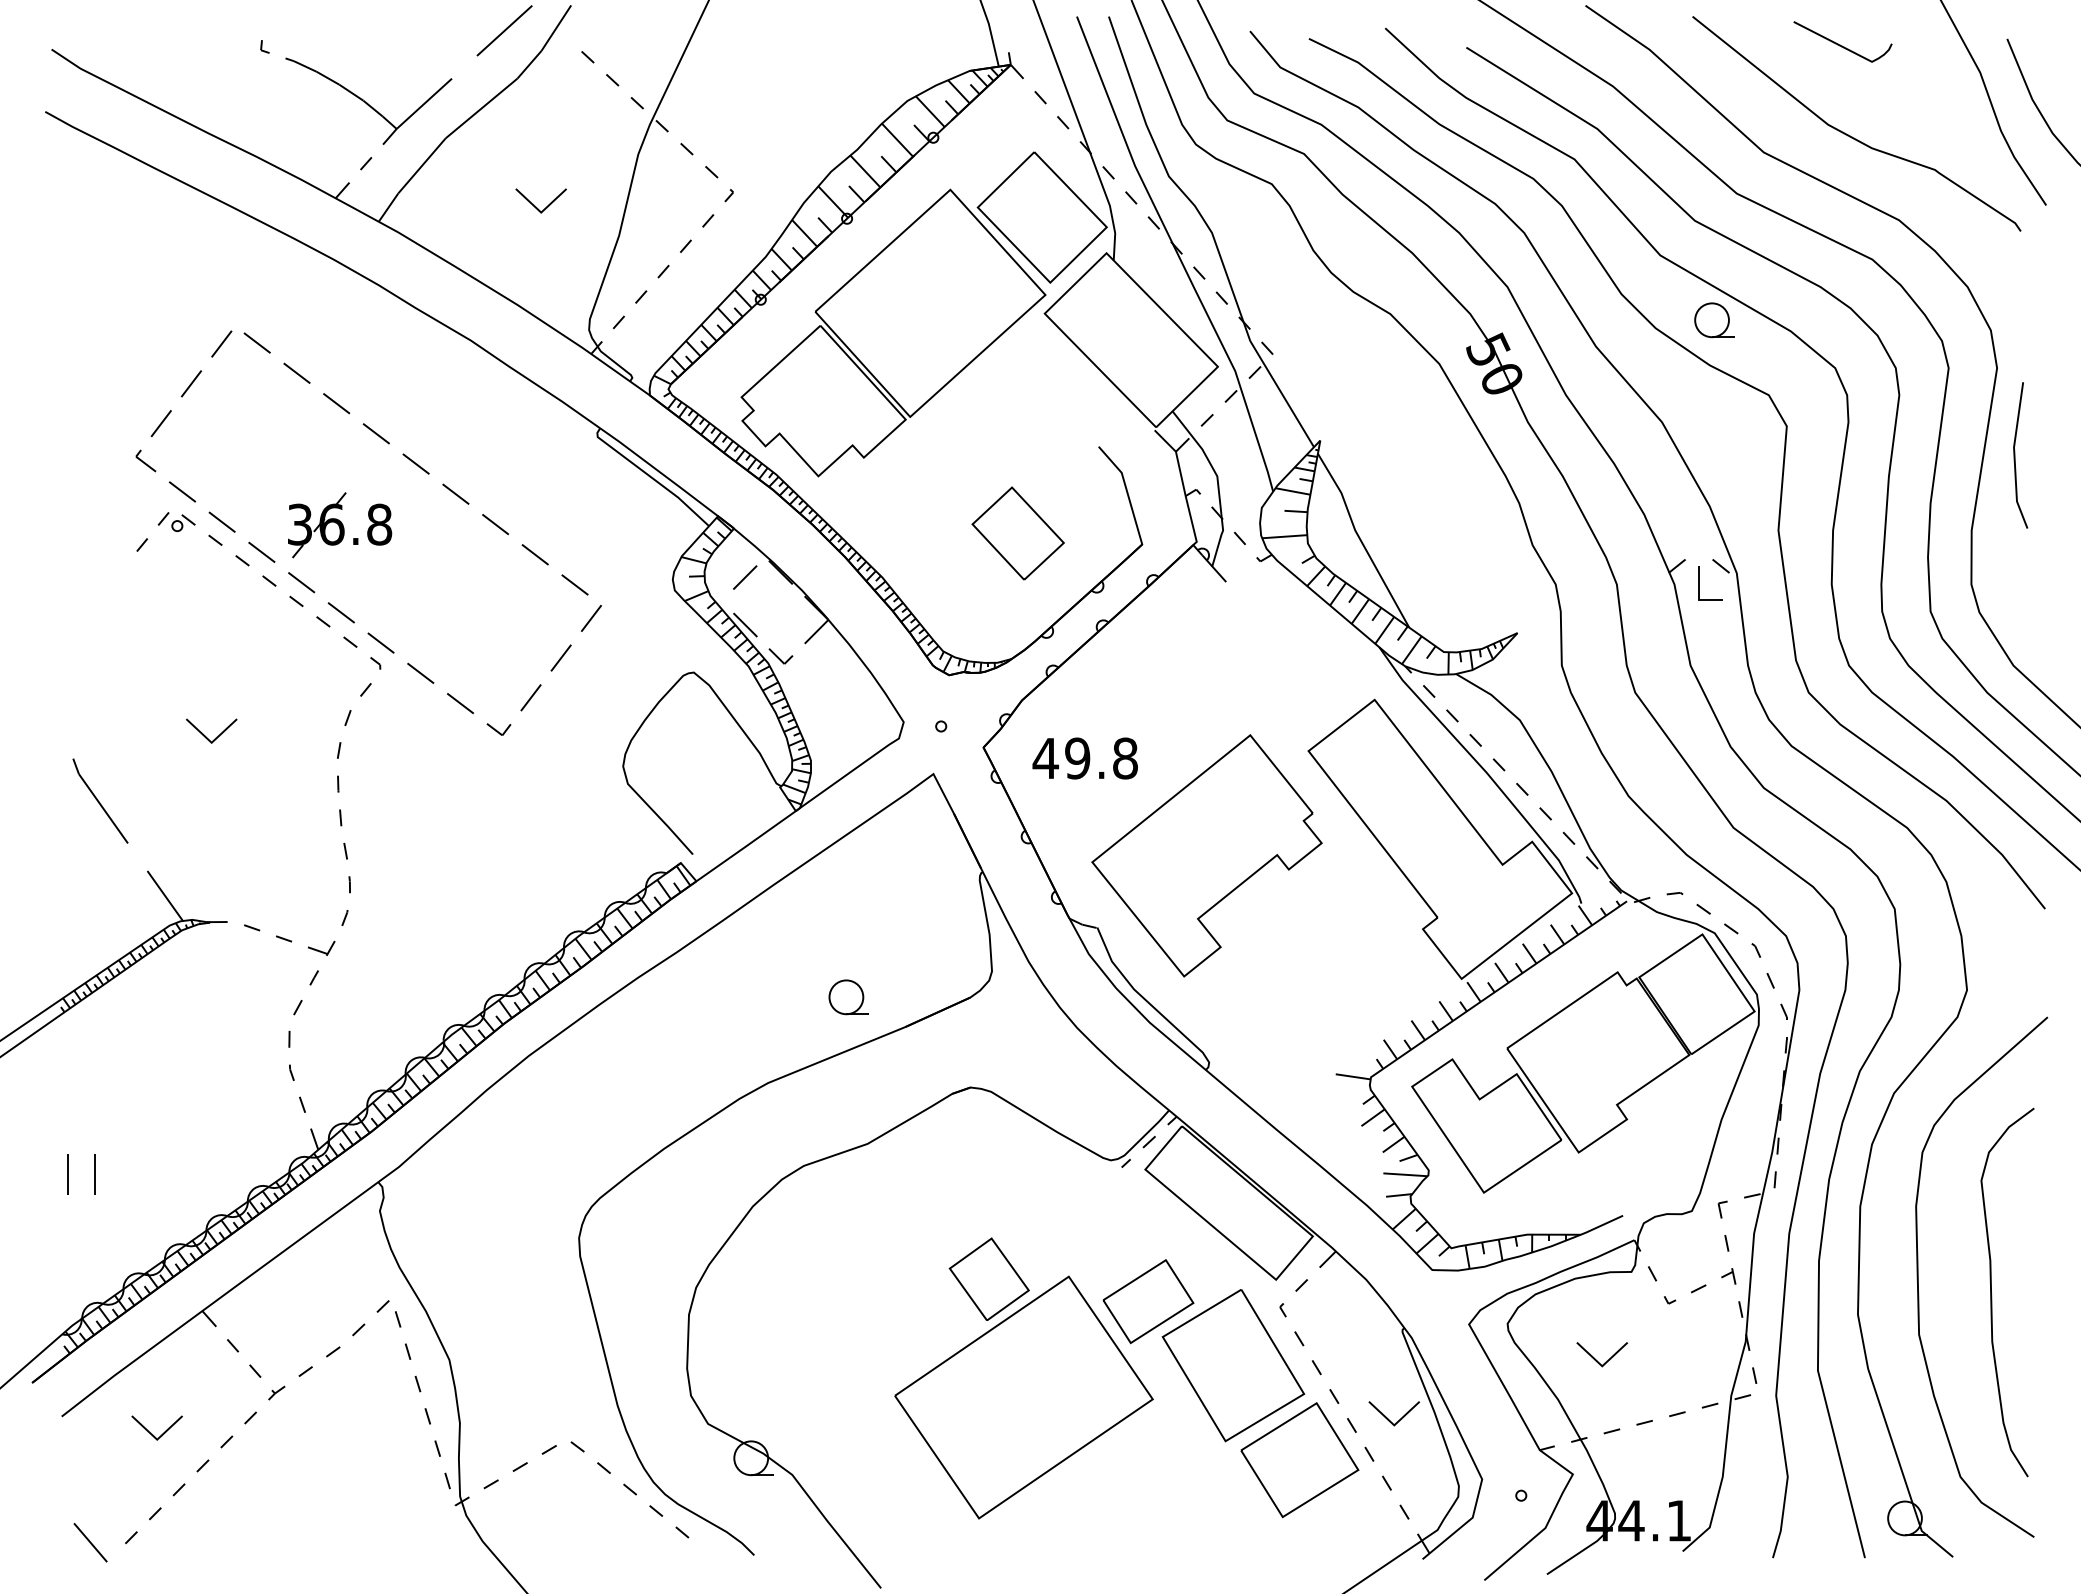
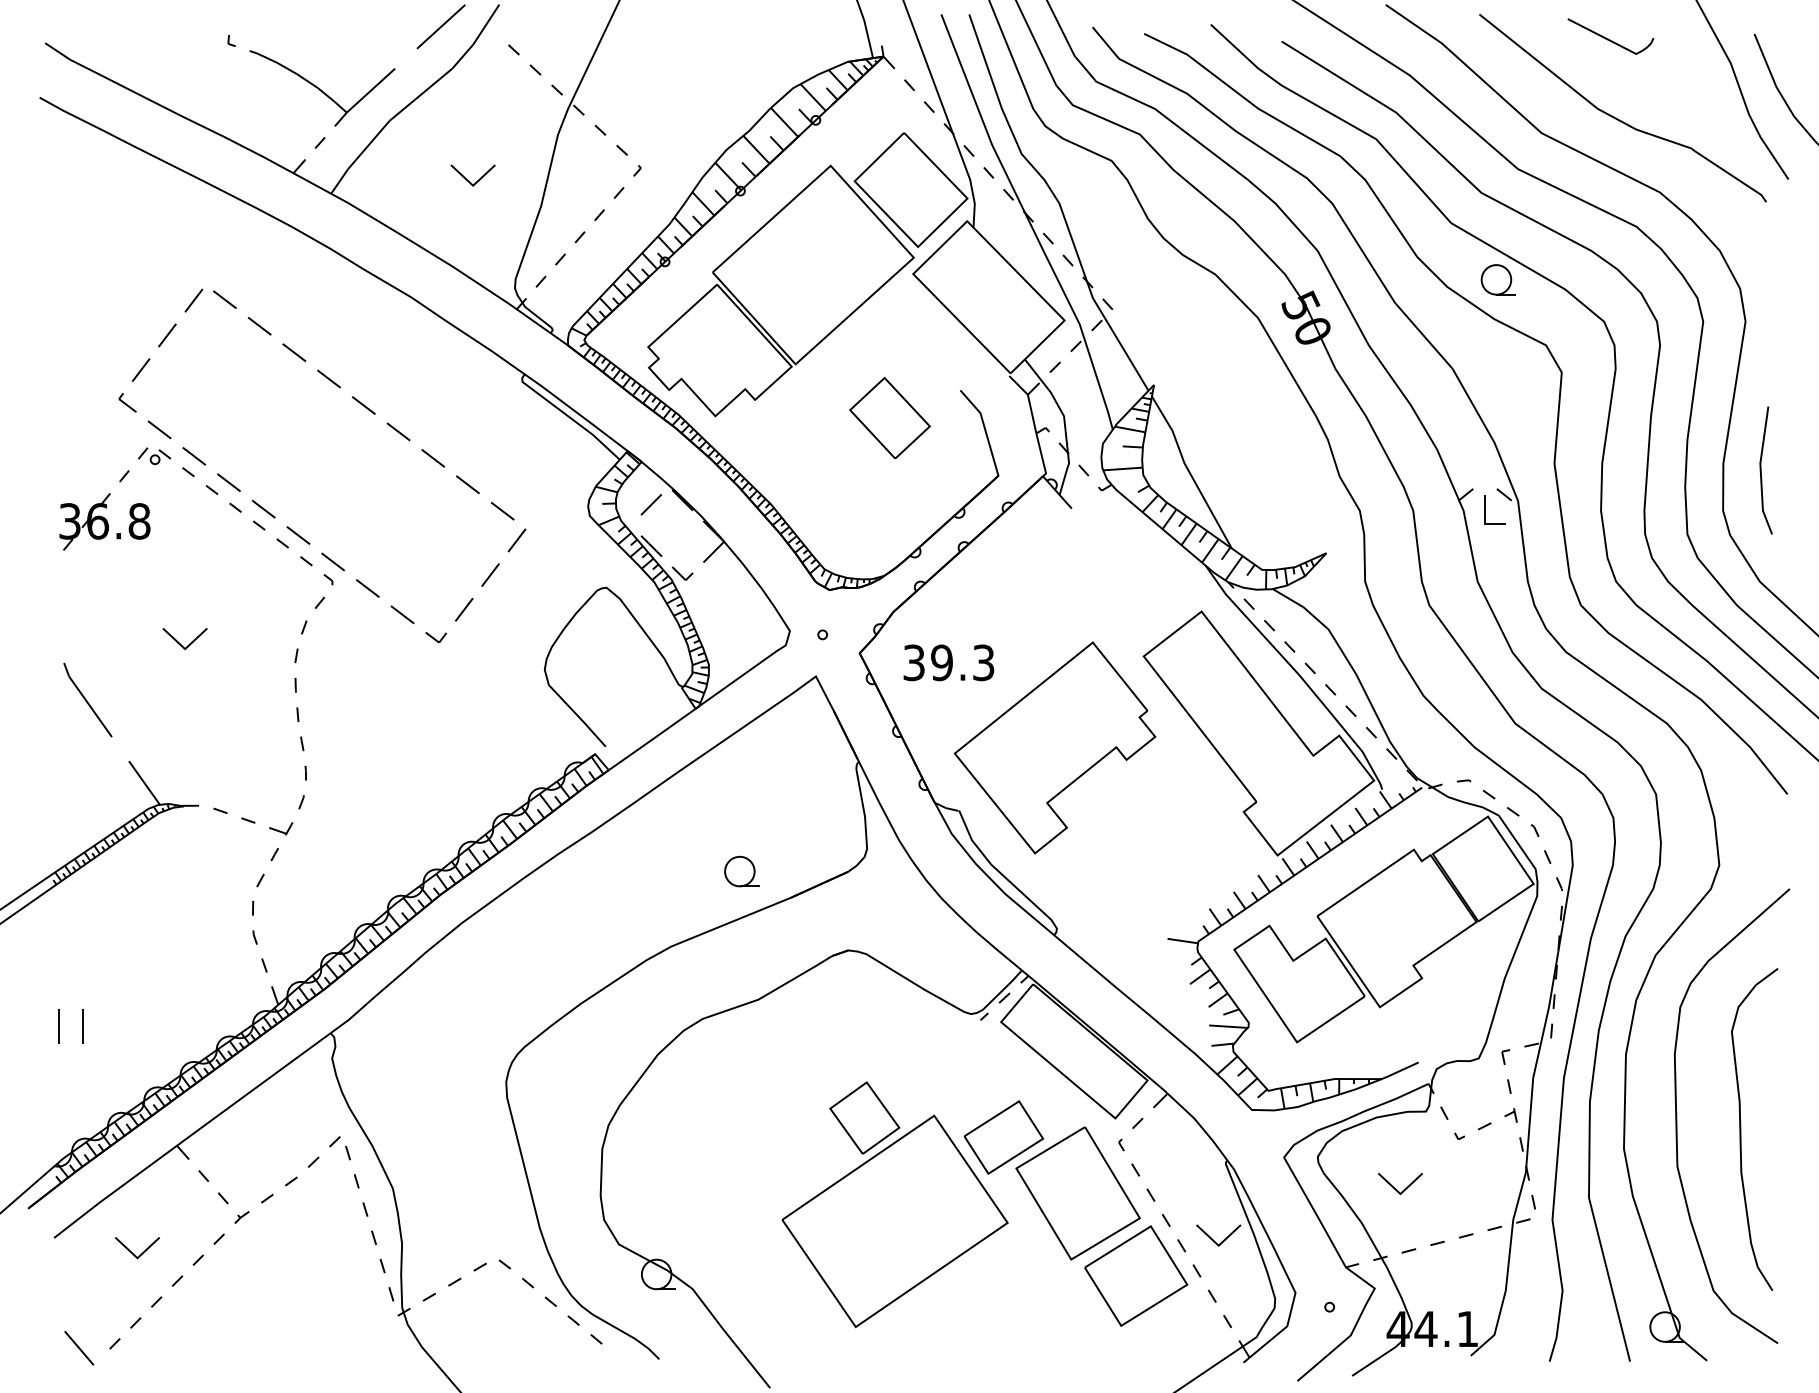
line: (2015, 455) -> (1761, 470), moved
part: (340, 525) -> (105, 522), moved
part: (1017, 533) -> (889, 418), moved
text: (1084, 758) -> (947, 662), 49.8 -> 39.3

